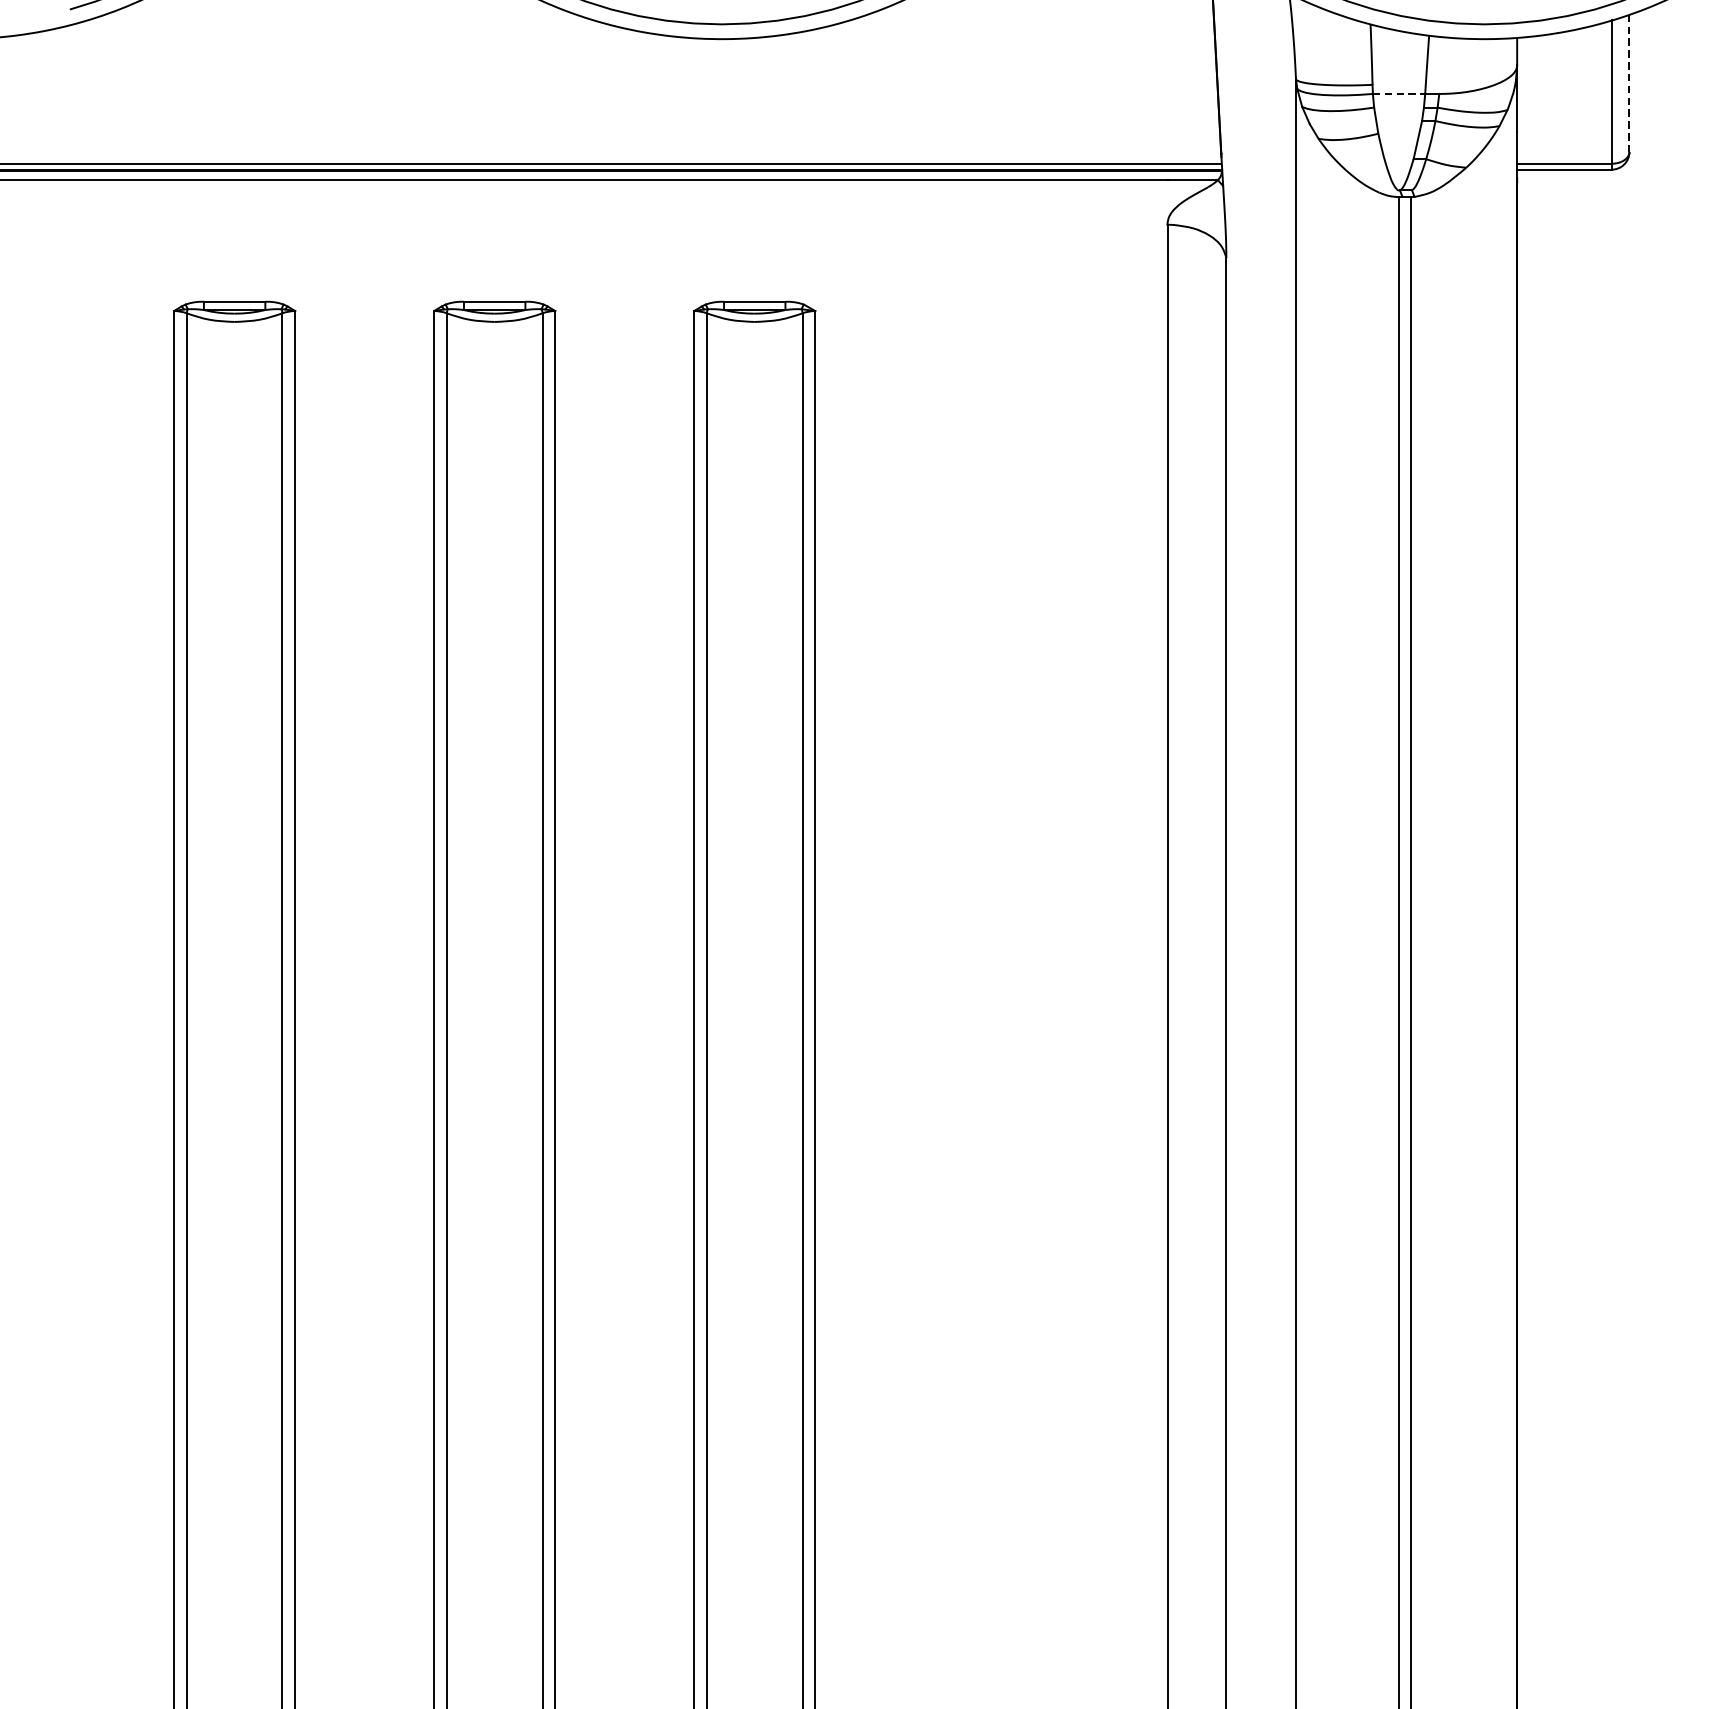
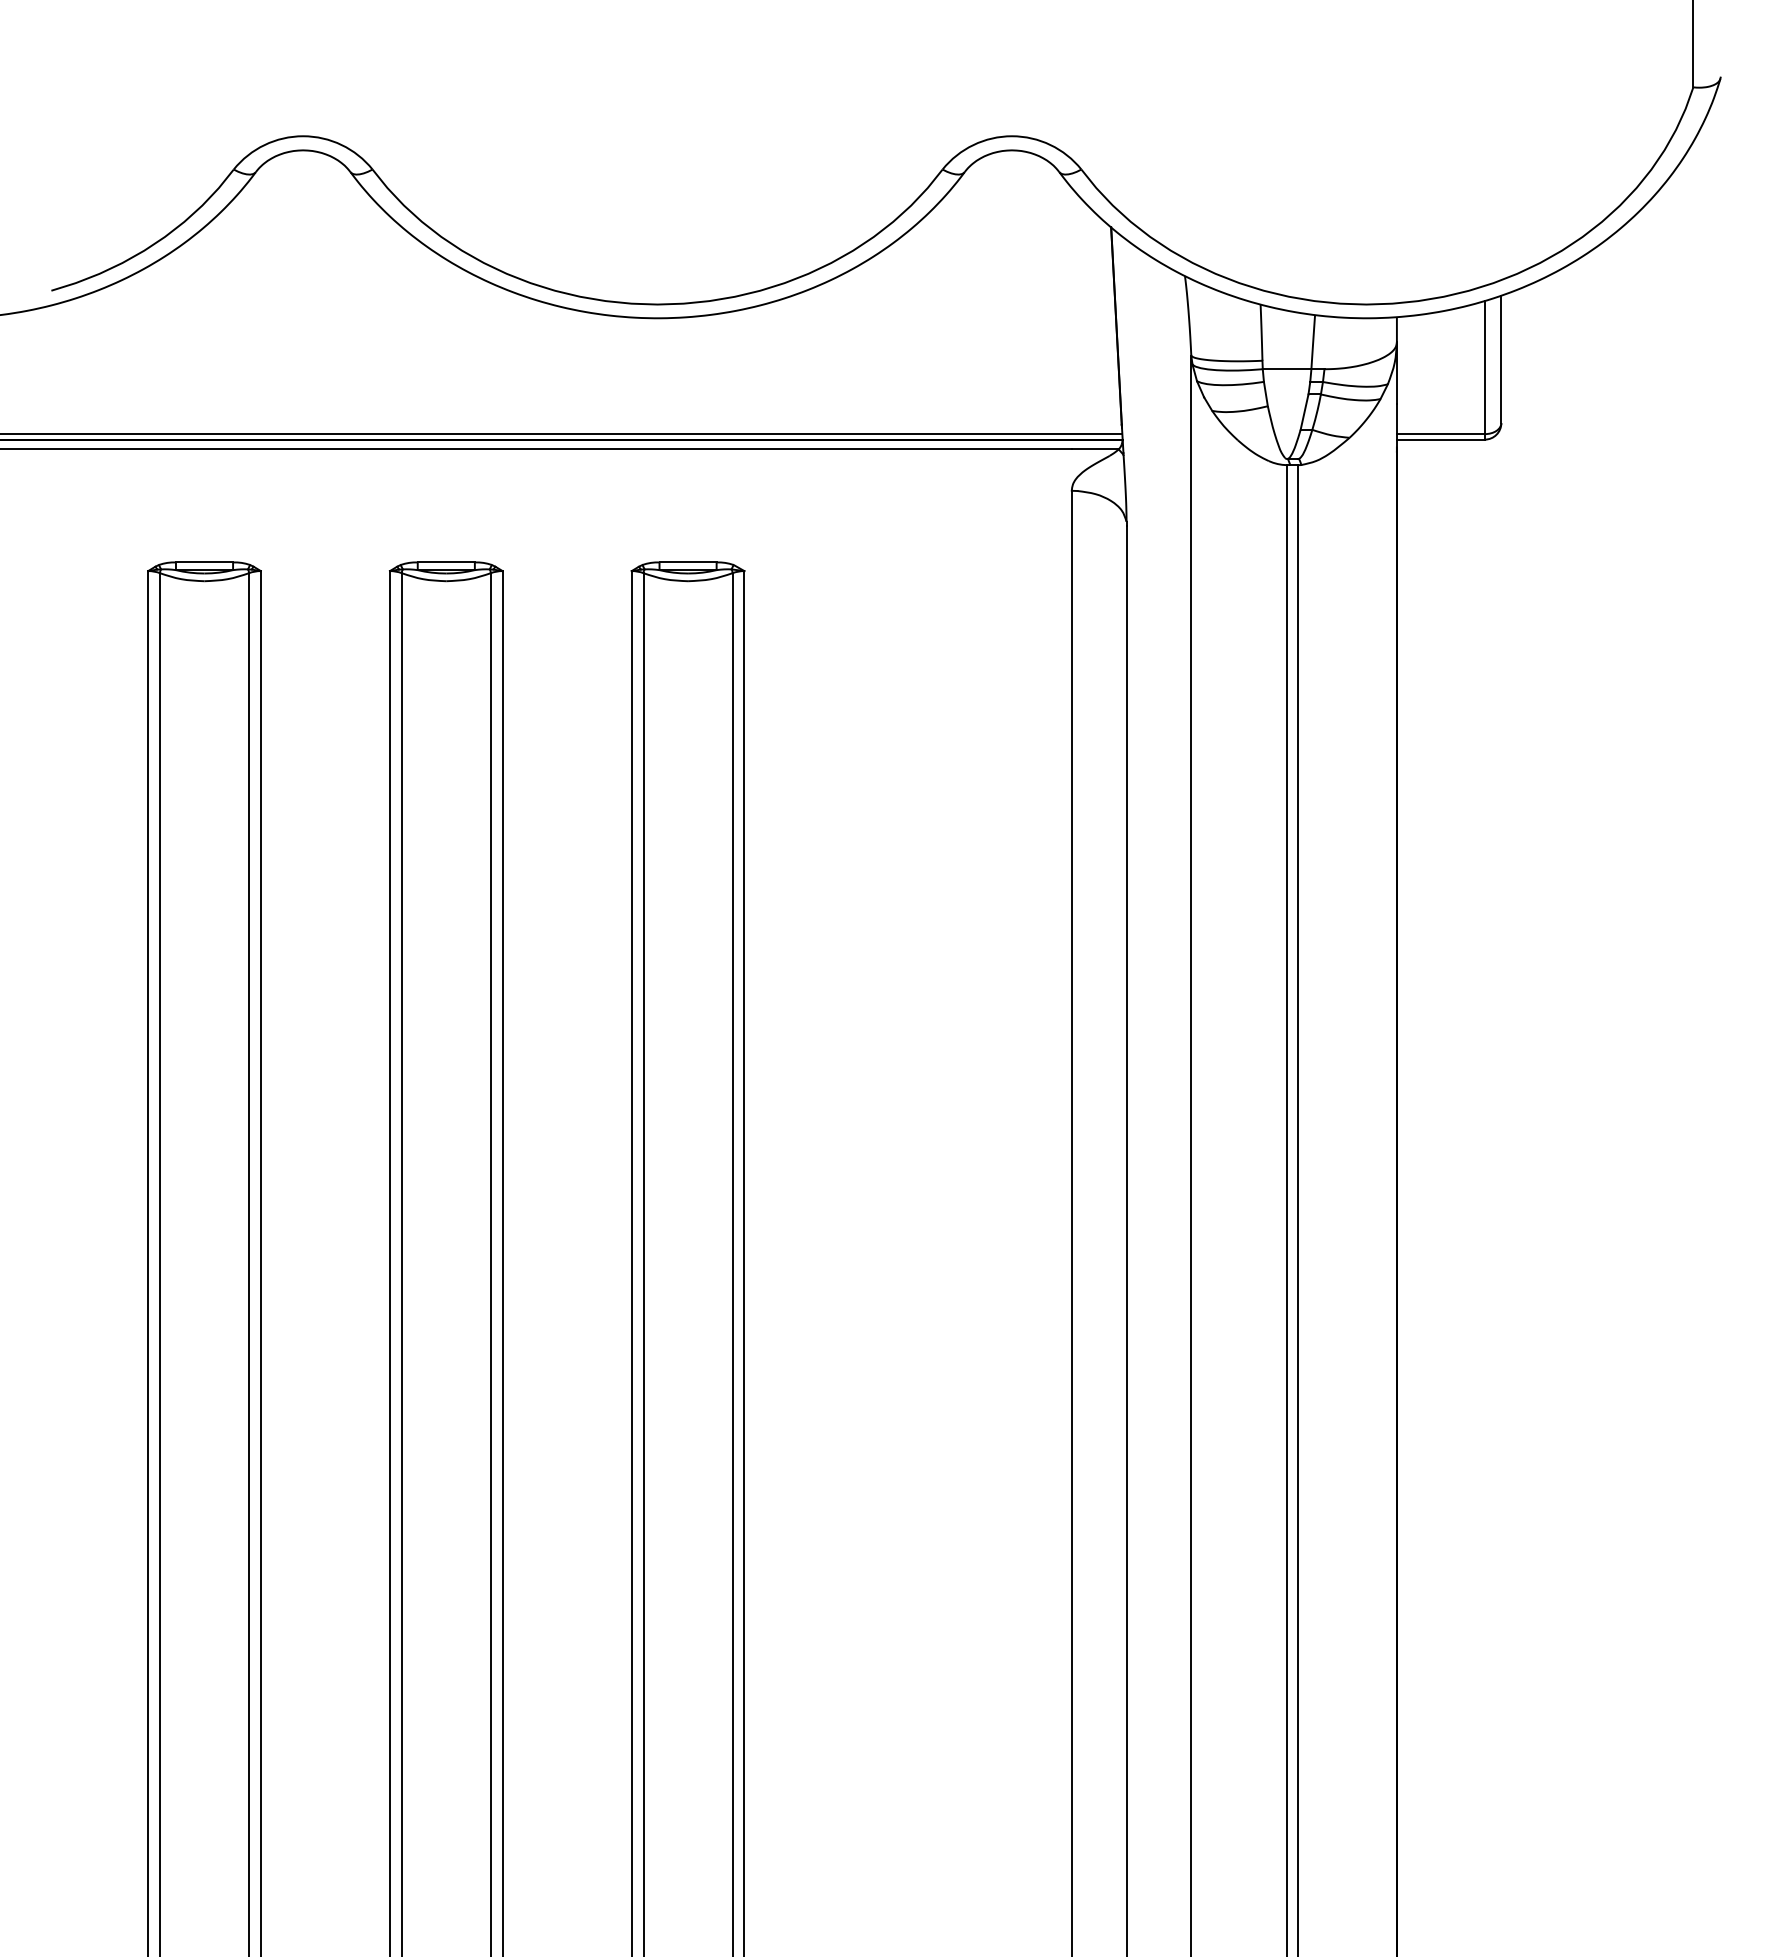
line: (1629, 83) -> (1501, 359), dashed -> solid
line: (1399, 94) -> (1287, 369), dashed -> solid

